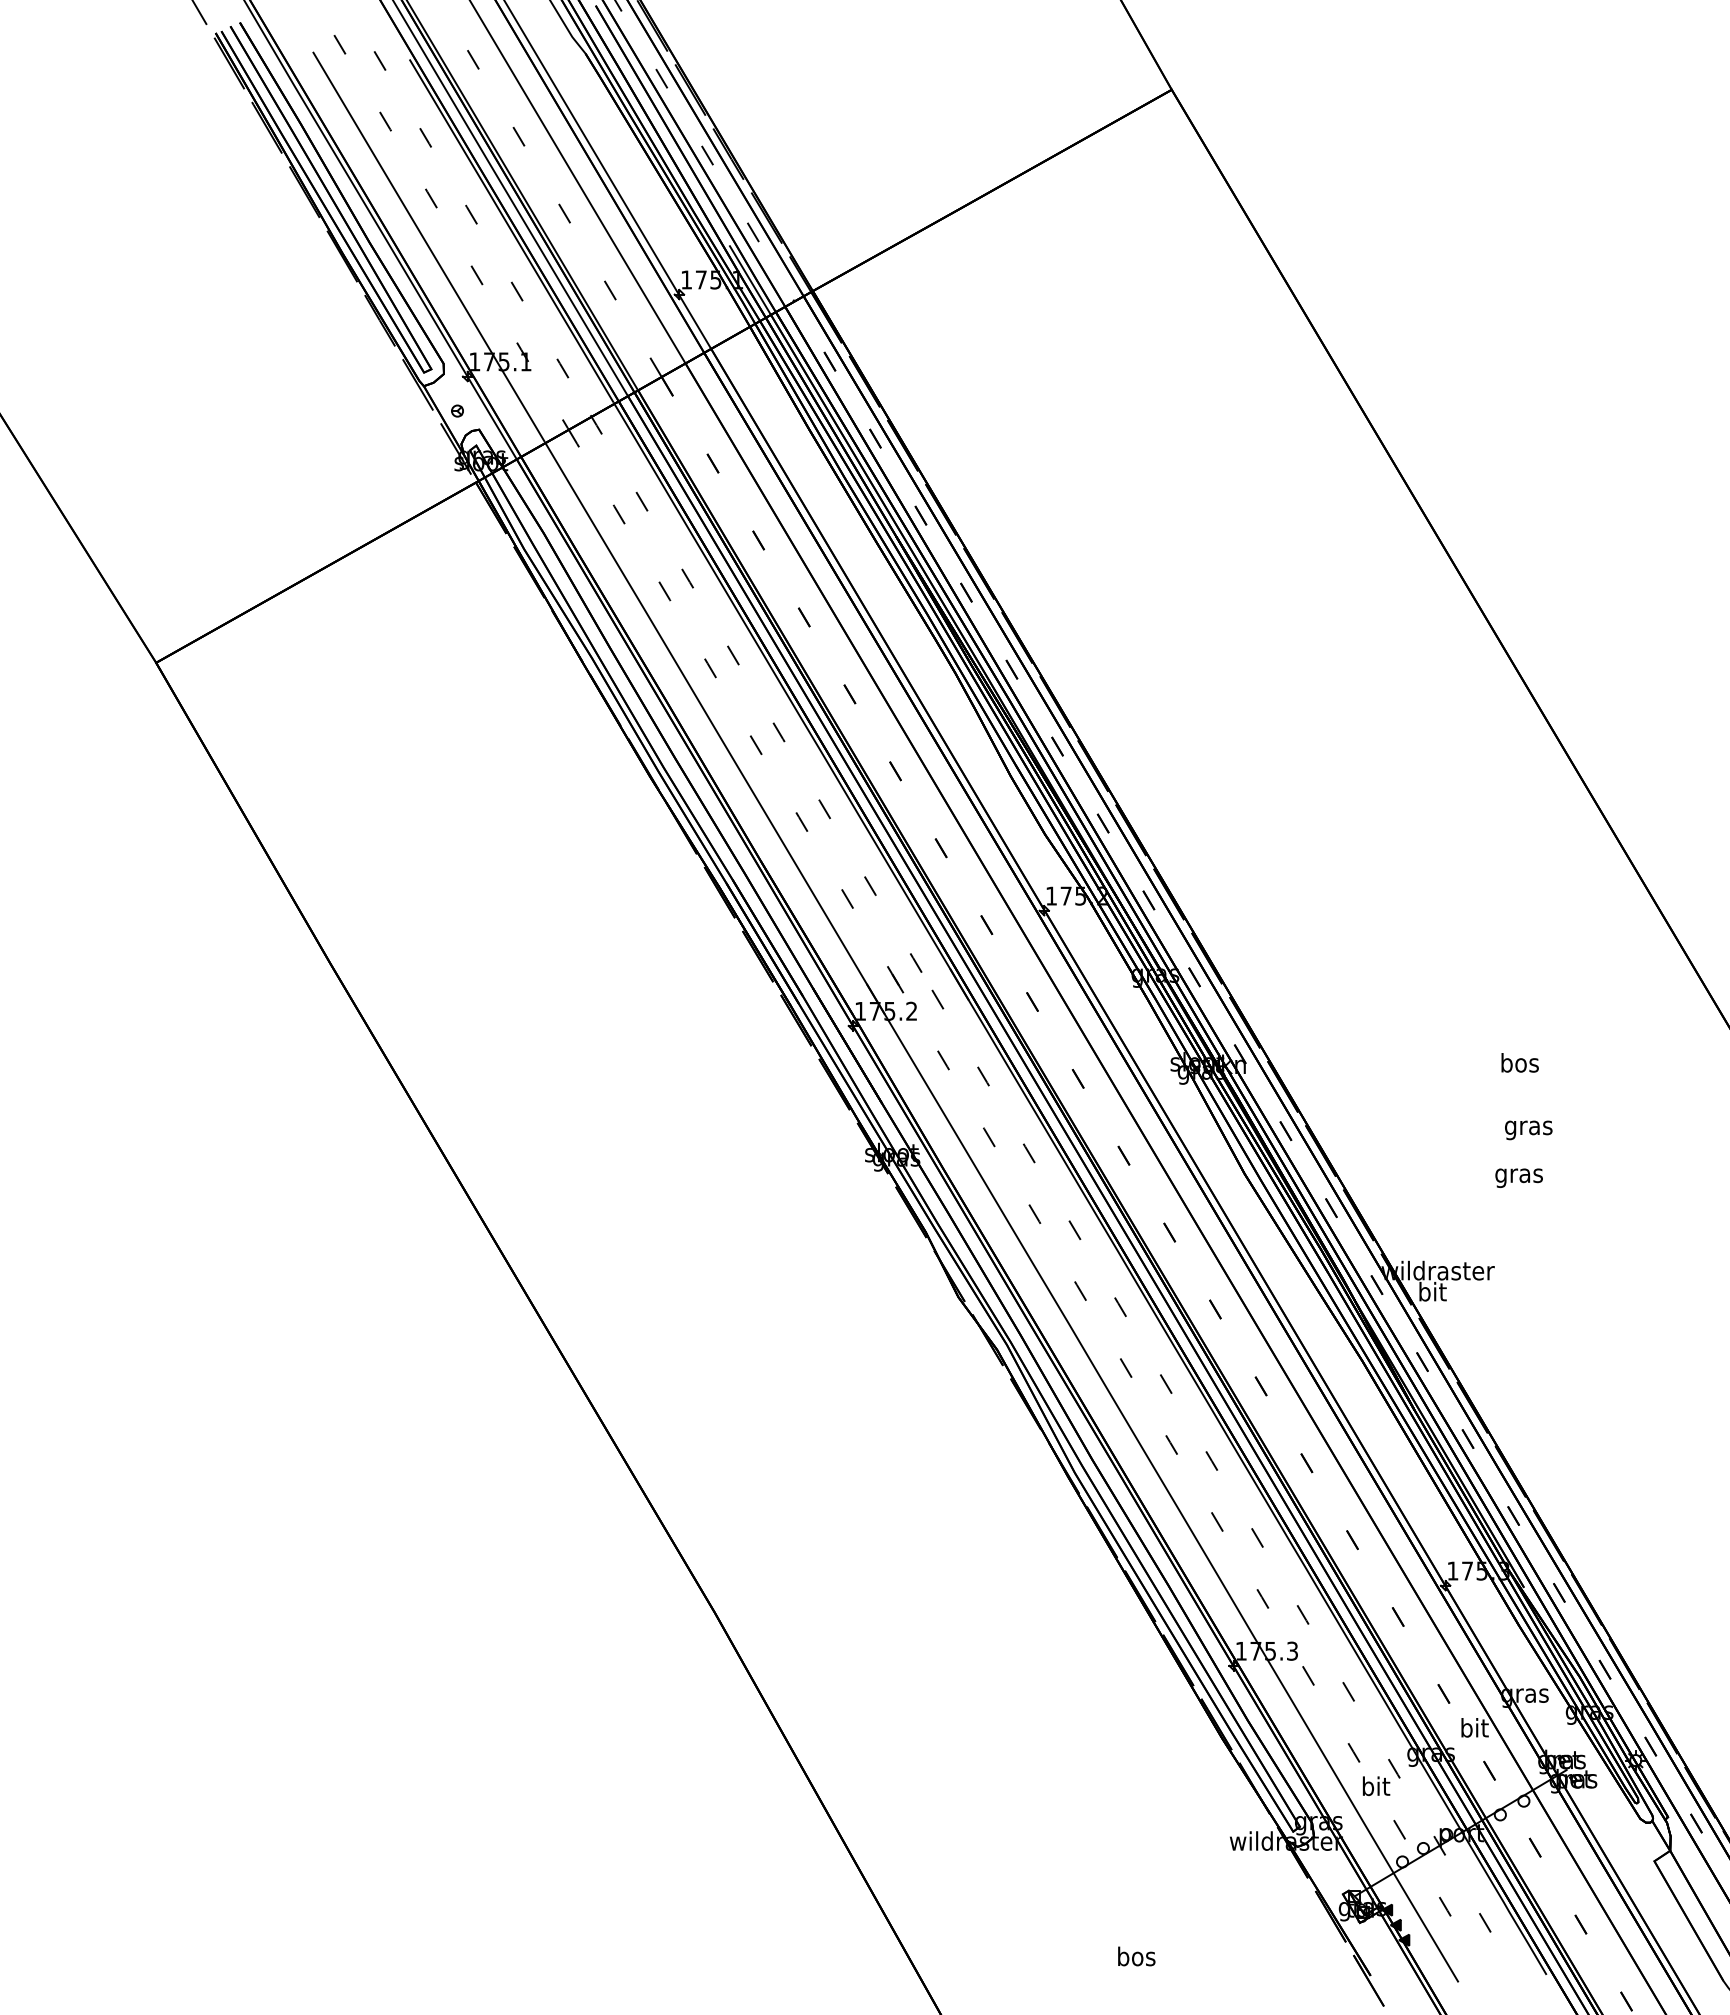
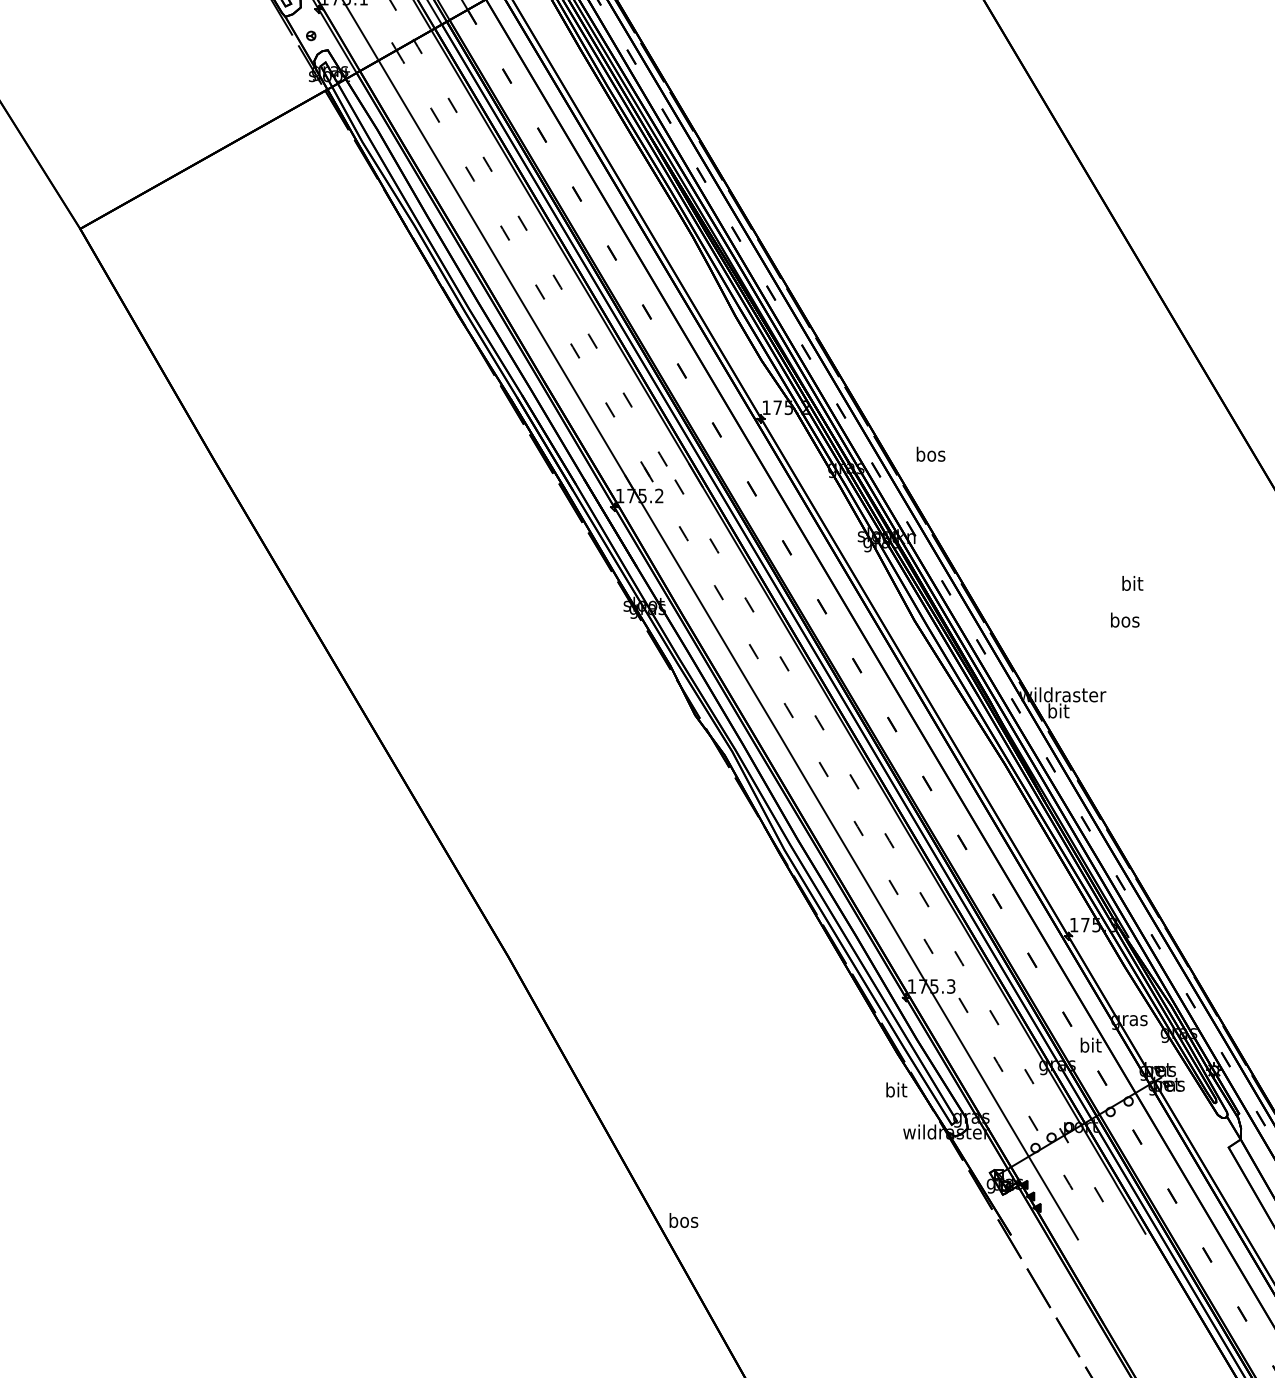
text: (1519, 1062) -> (930, 454), moved
text: (1528, 1127) -> (1132, 585), gras -> bit
text: (1518, 1175) -> (1124, 621), gras -> bos
text: (1376, 1786) -> (896, 1090), moved
text: (1136, 1956) -> (683, 1220), moved

